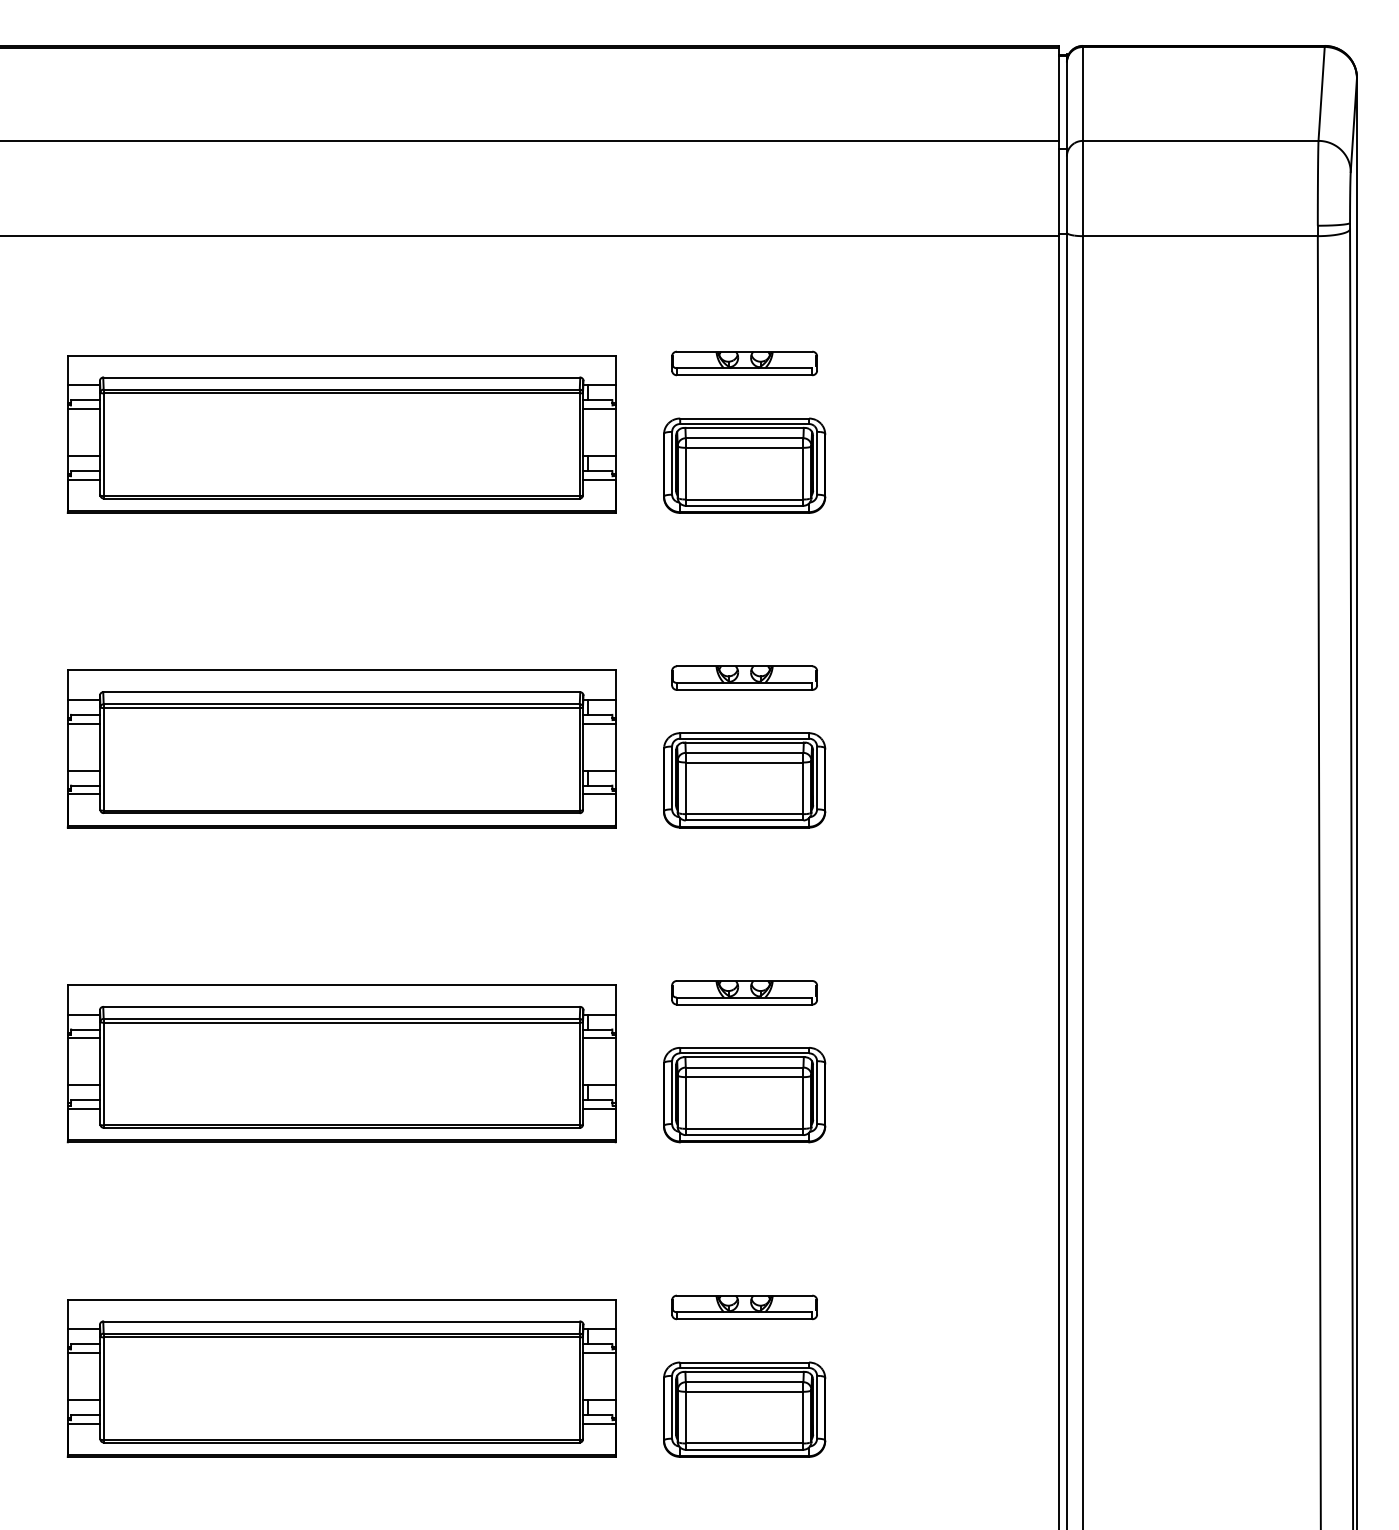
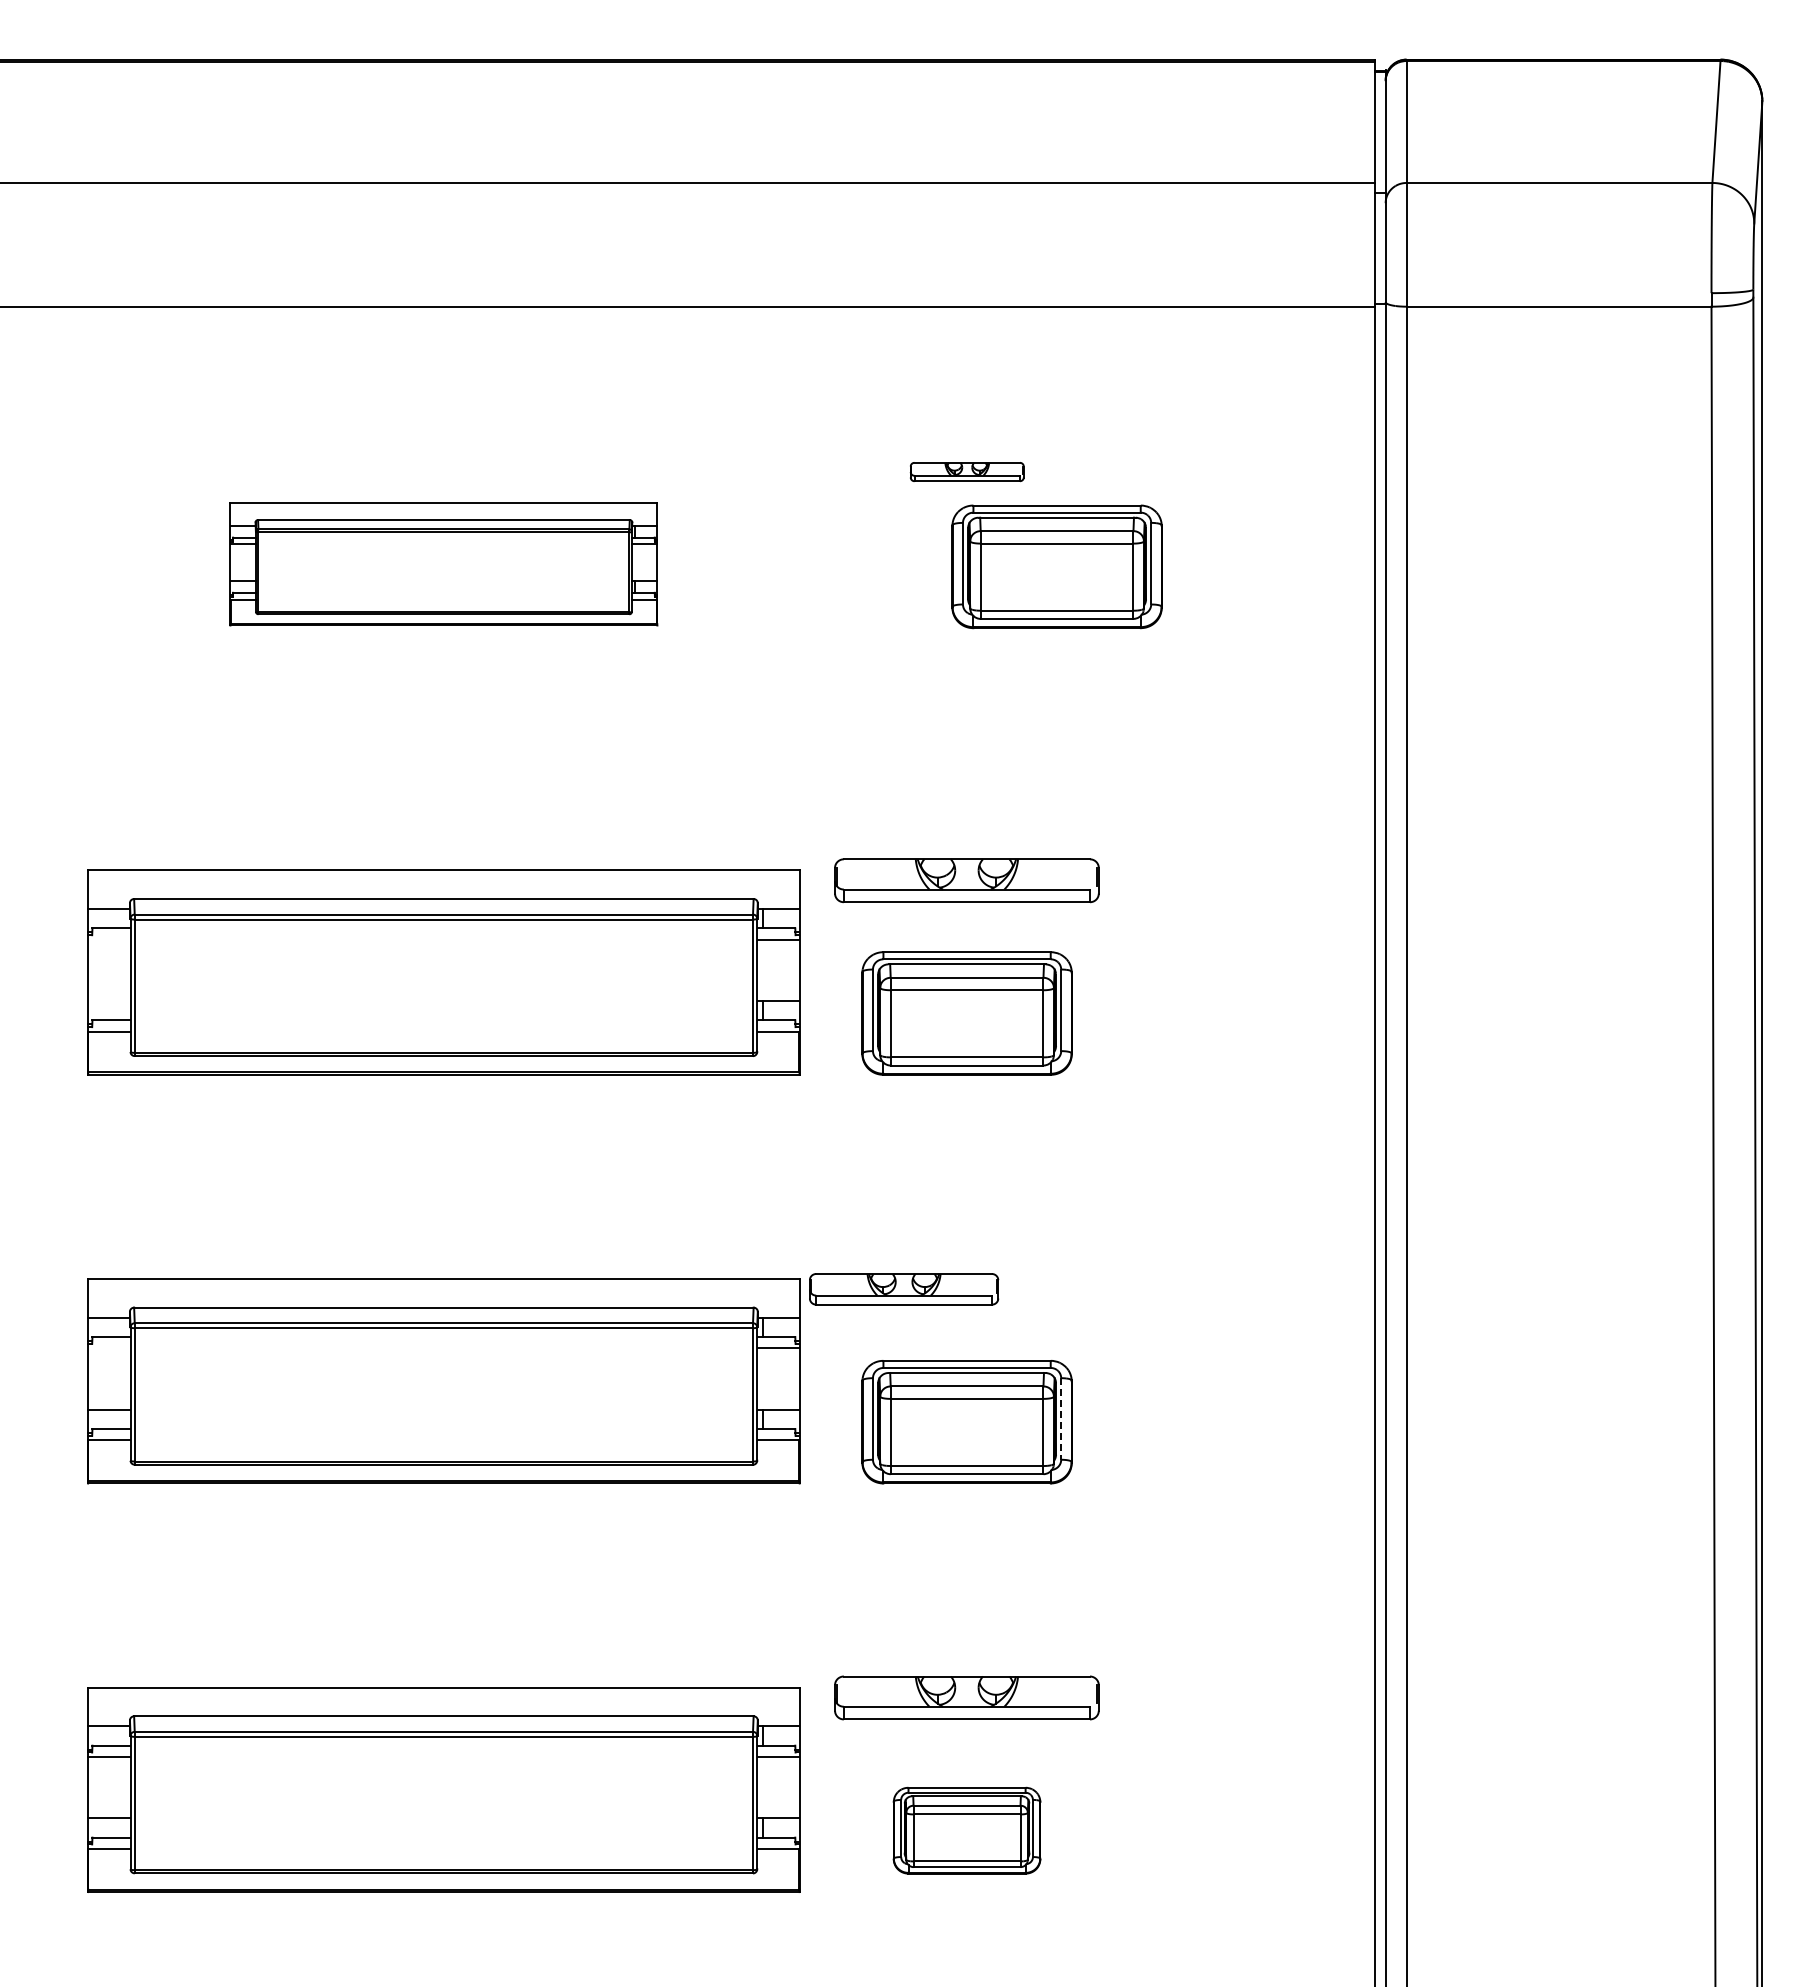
part: (744, 363) -> (967, 471), size x0.6
part: (341, 434) -> (443, 564), size x0.6
part: (744, 465) -> (1056, 566), moved
part: (744, 677) -> (967, 880), size x1.4
line: (83, 723) -> (108, 939), removed
line: (83, 771) -> (108, 1001), removed
part: (744, 992) -> (904, 1289), moved
line: (83, 1038) -> (108, 1348), removed
line: (817, 1092) -> (1061, 1418), solid -> dashed
part: (744, 1307) -> (967, 1697), size x1.4
part: (744, 1409) -> (966, 1830), size x0.7

